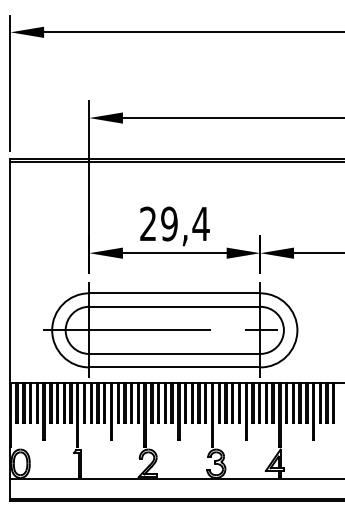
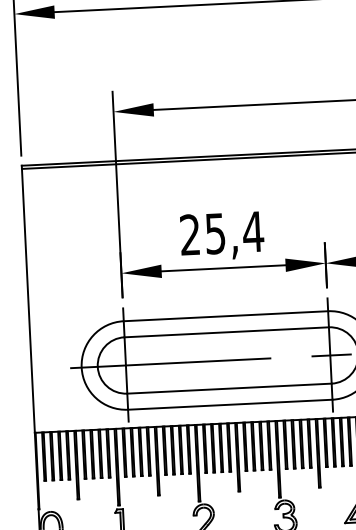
text: (169, 223) -> (215, 233), 29,4 -> 25,4

